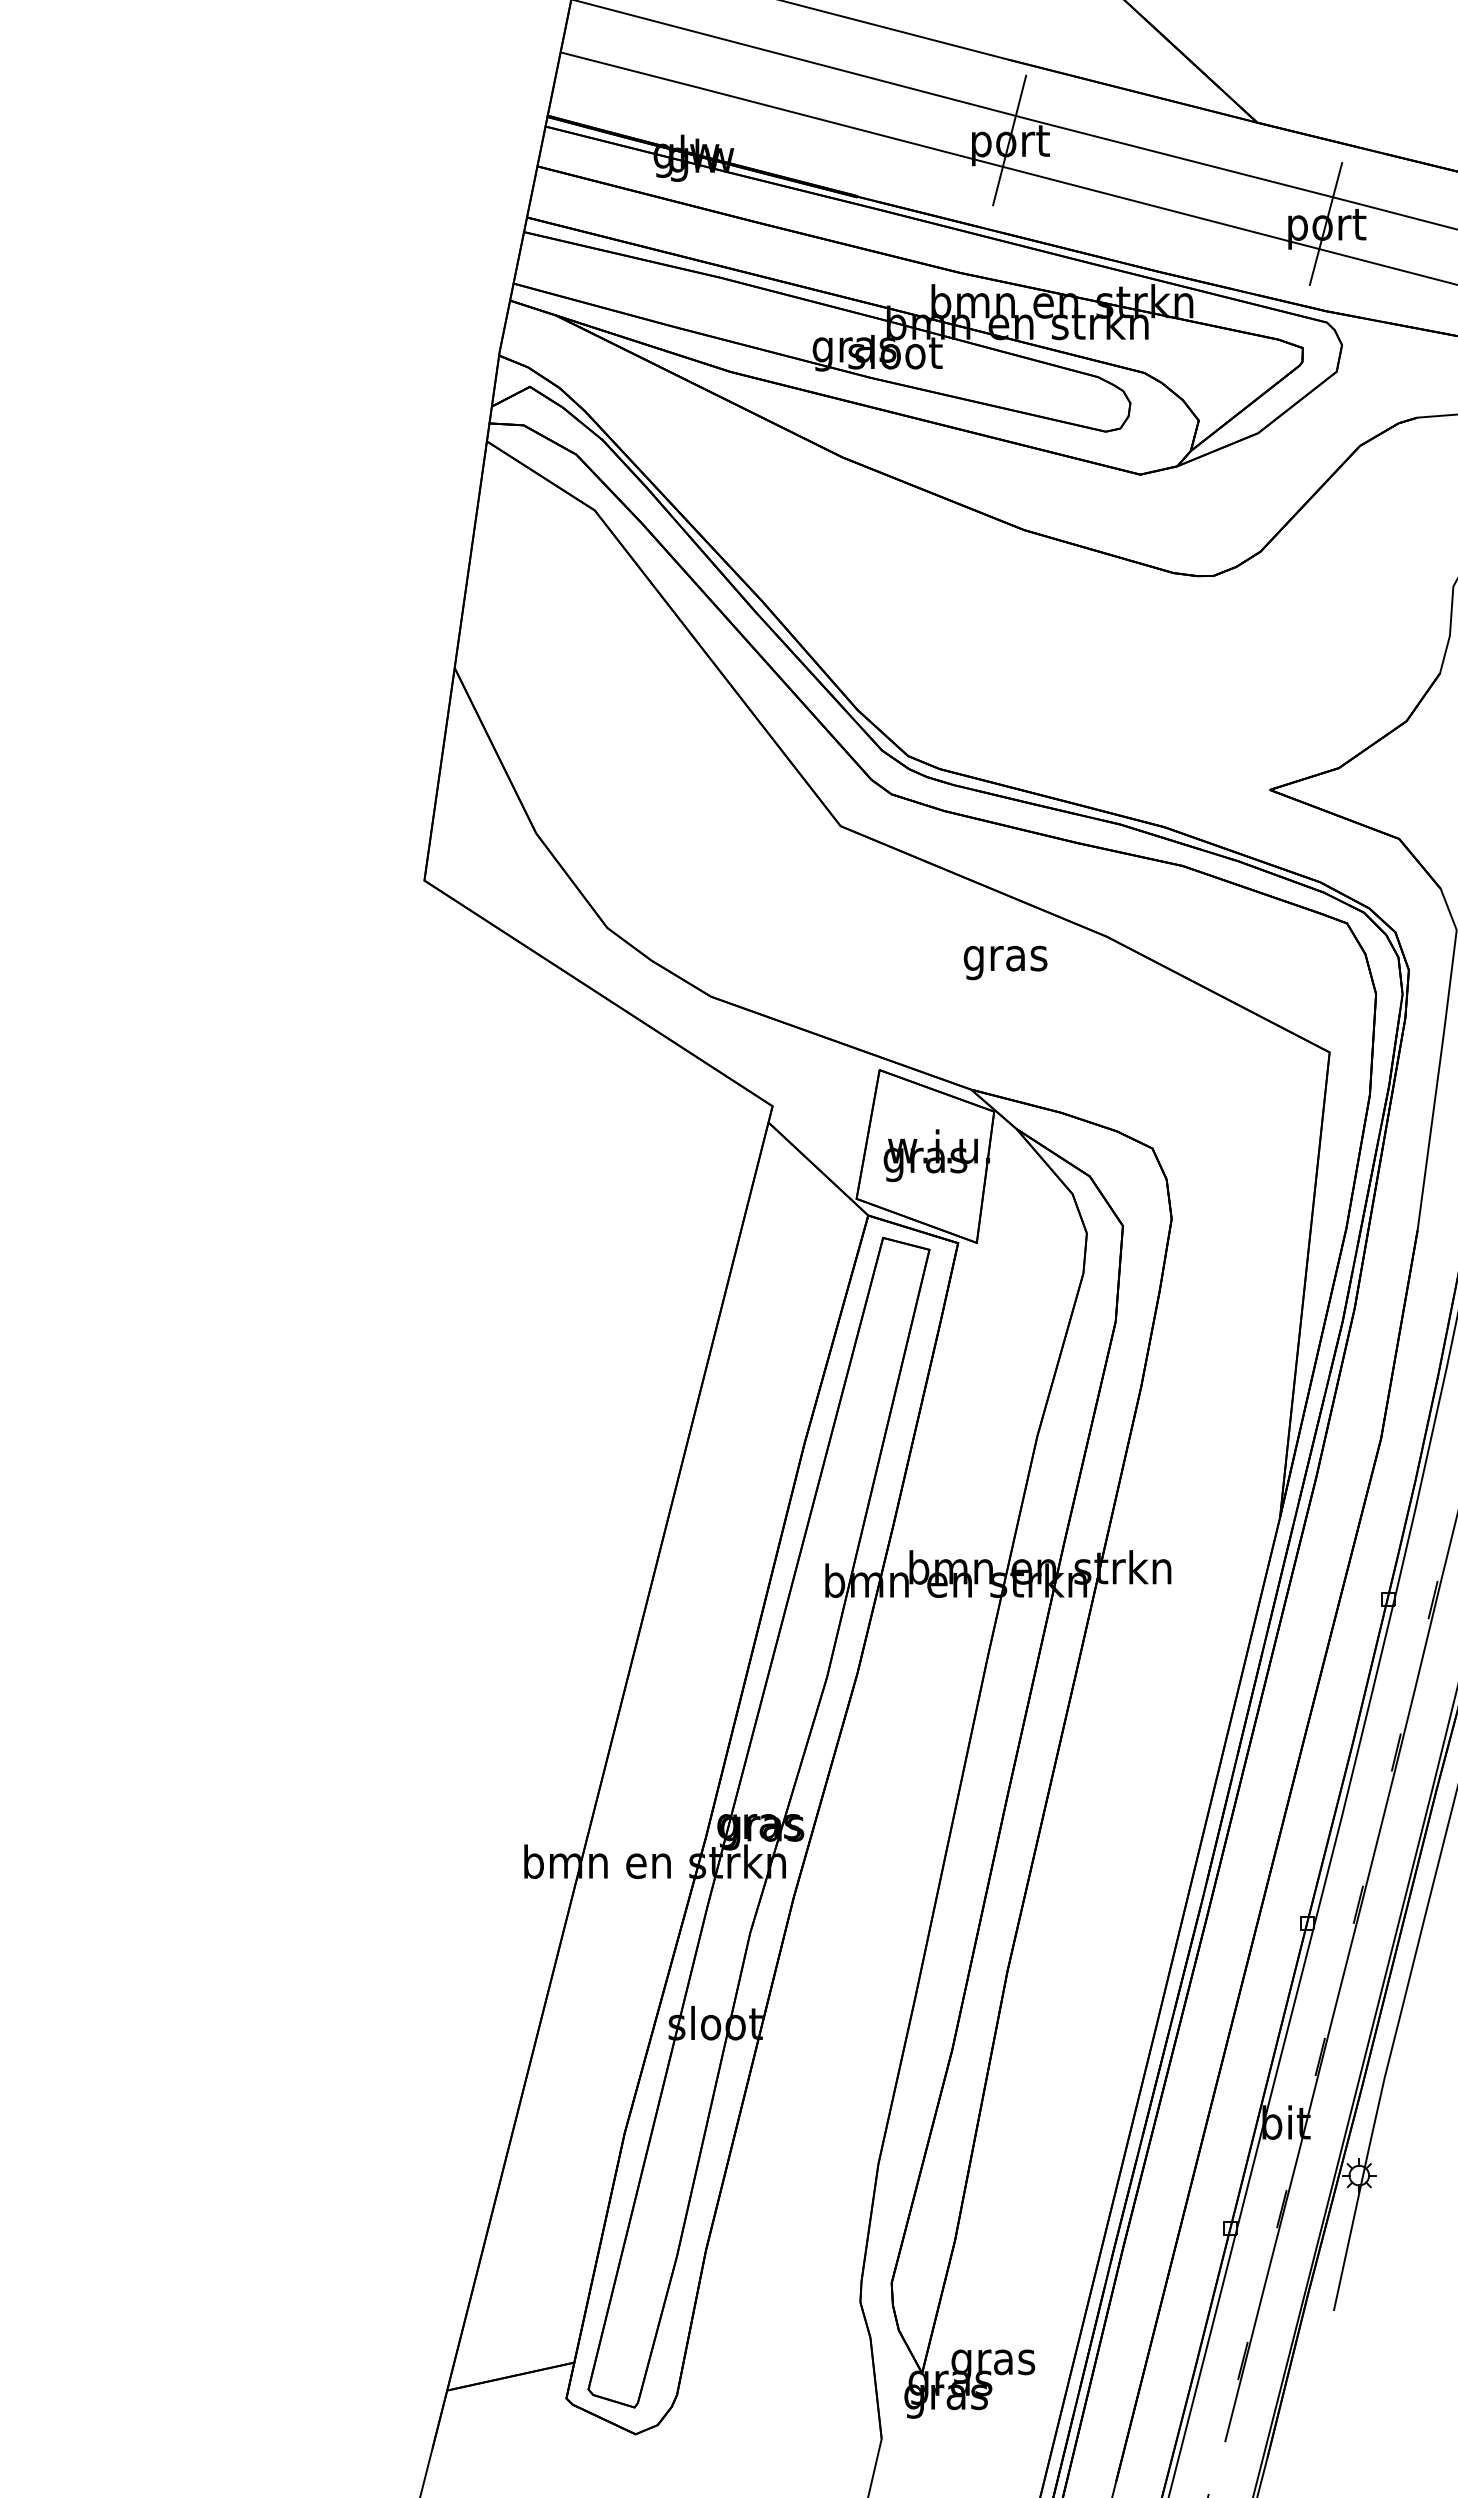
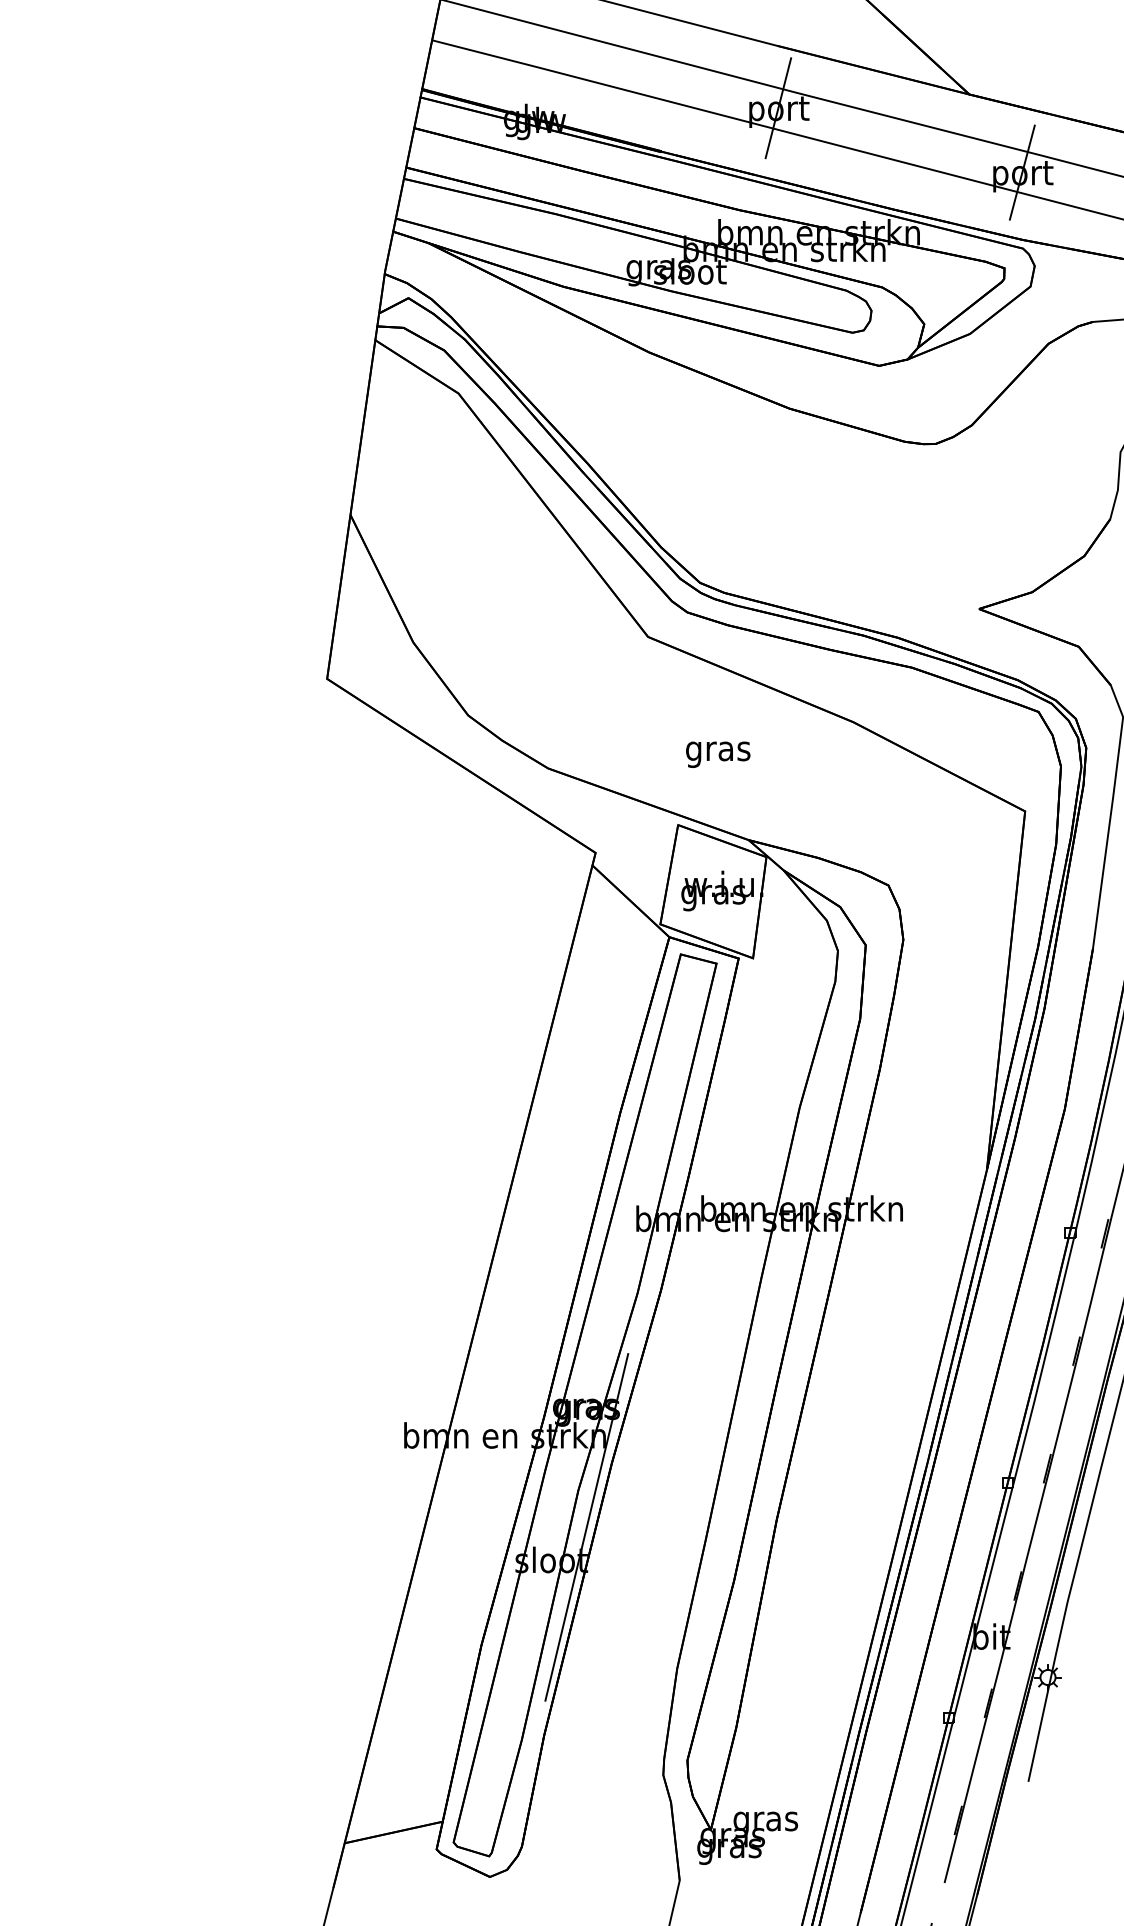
text: (1005, 962) -> (718, 754), moved
line: (760, 1980) -> (586, 1527), added

